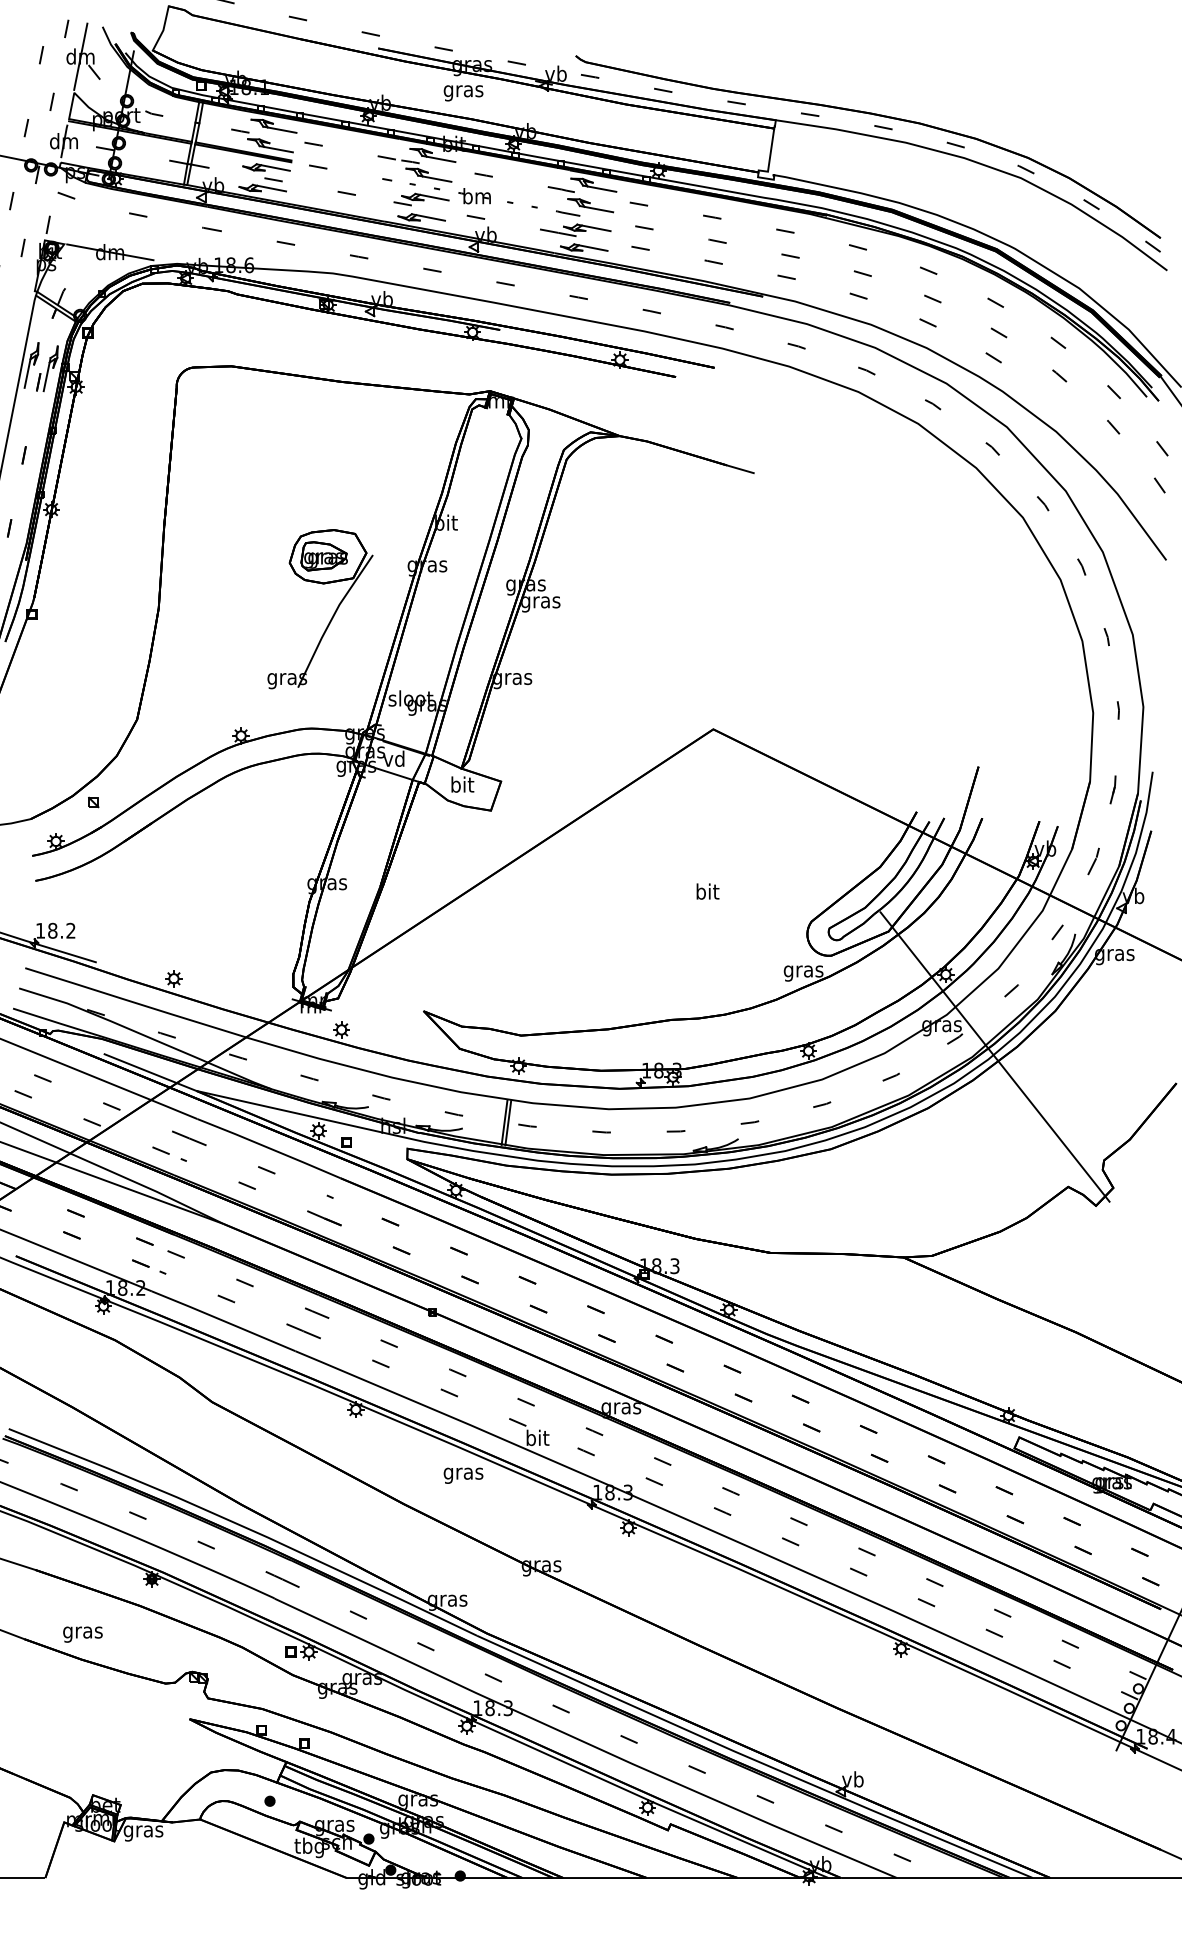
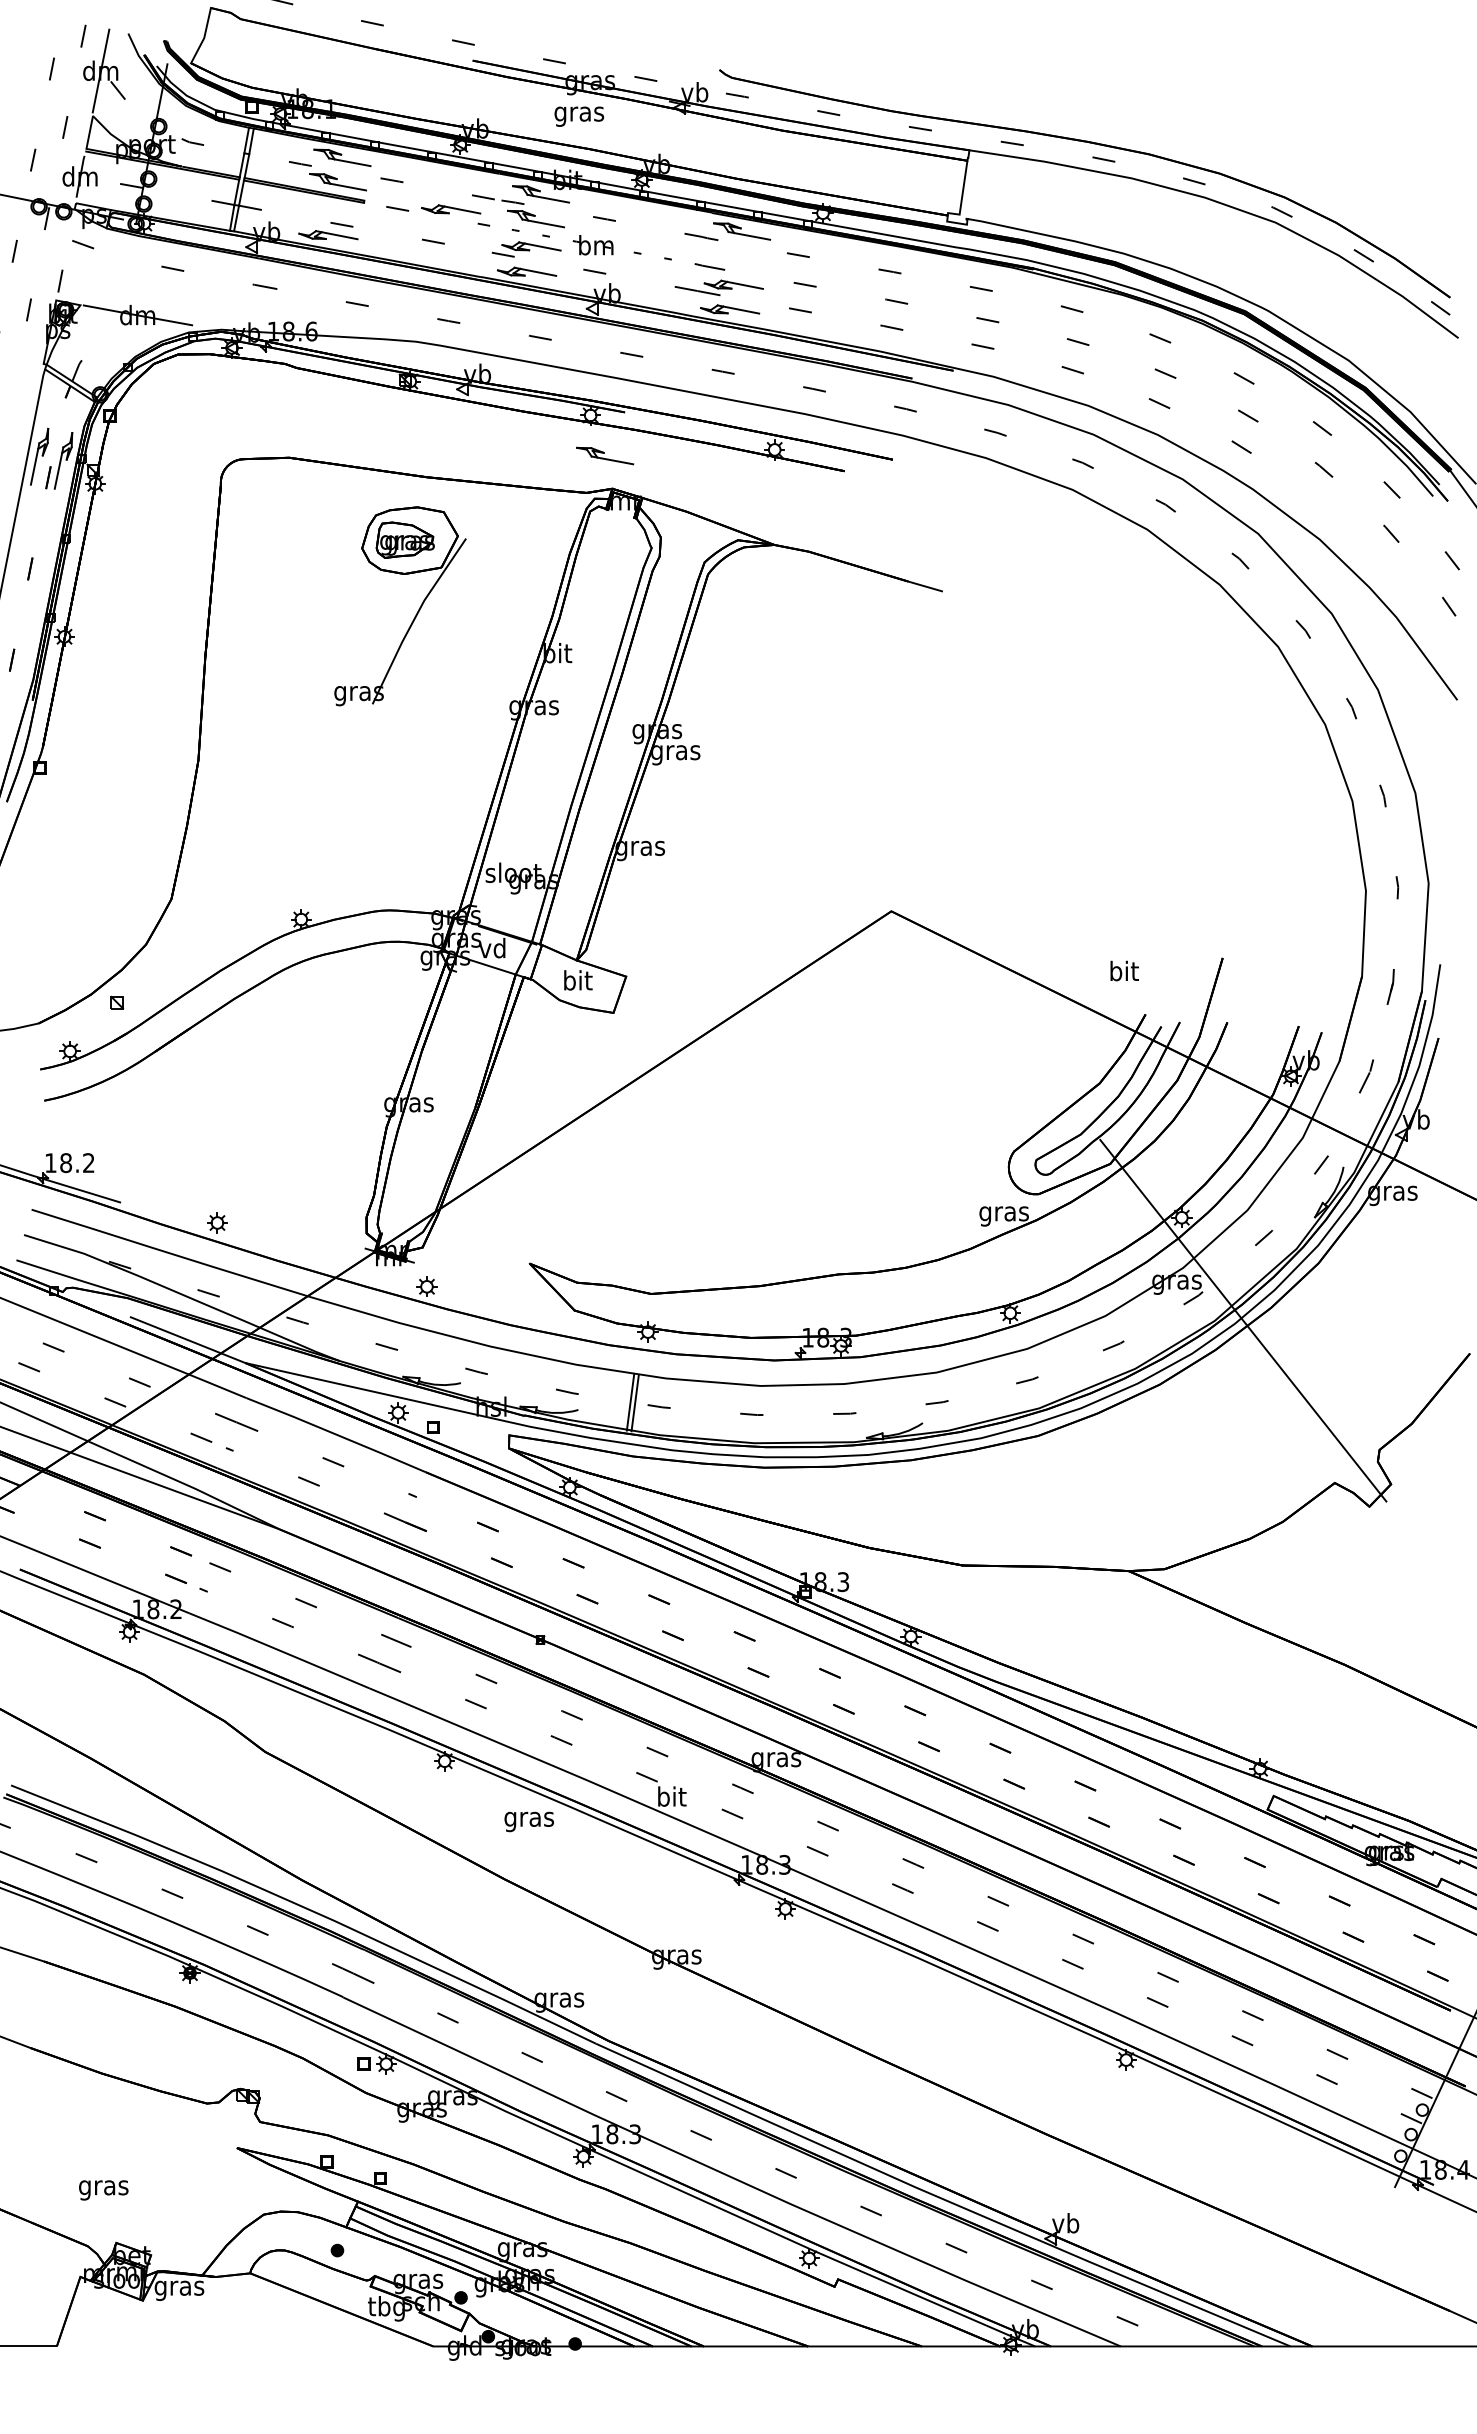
part: (266, 167) -> (451, 209), moved
part: (591, 205) -> (605, 455), moved
part: (332, 615) -> (415, 614), moved
text: (707, 891) -> (1124, 970), moved
text: (462, 1475) -> (528, 1821), moved
text: (82, 1634) -> (103, 2190), moved

